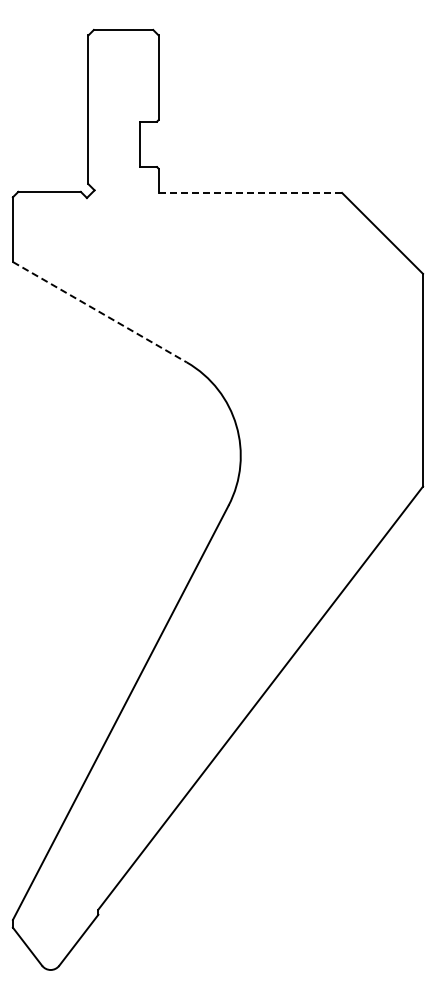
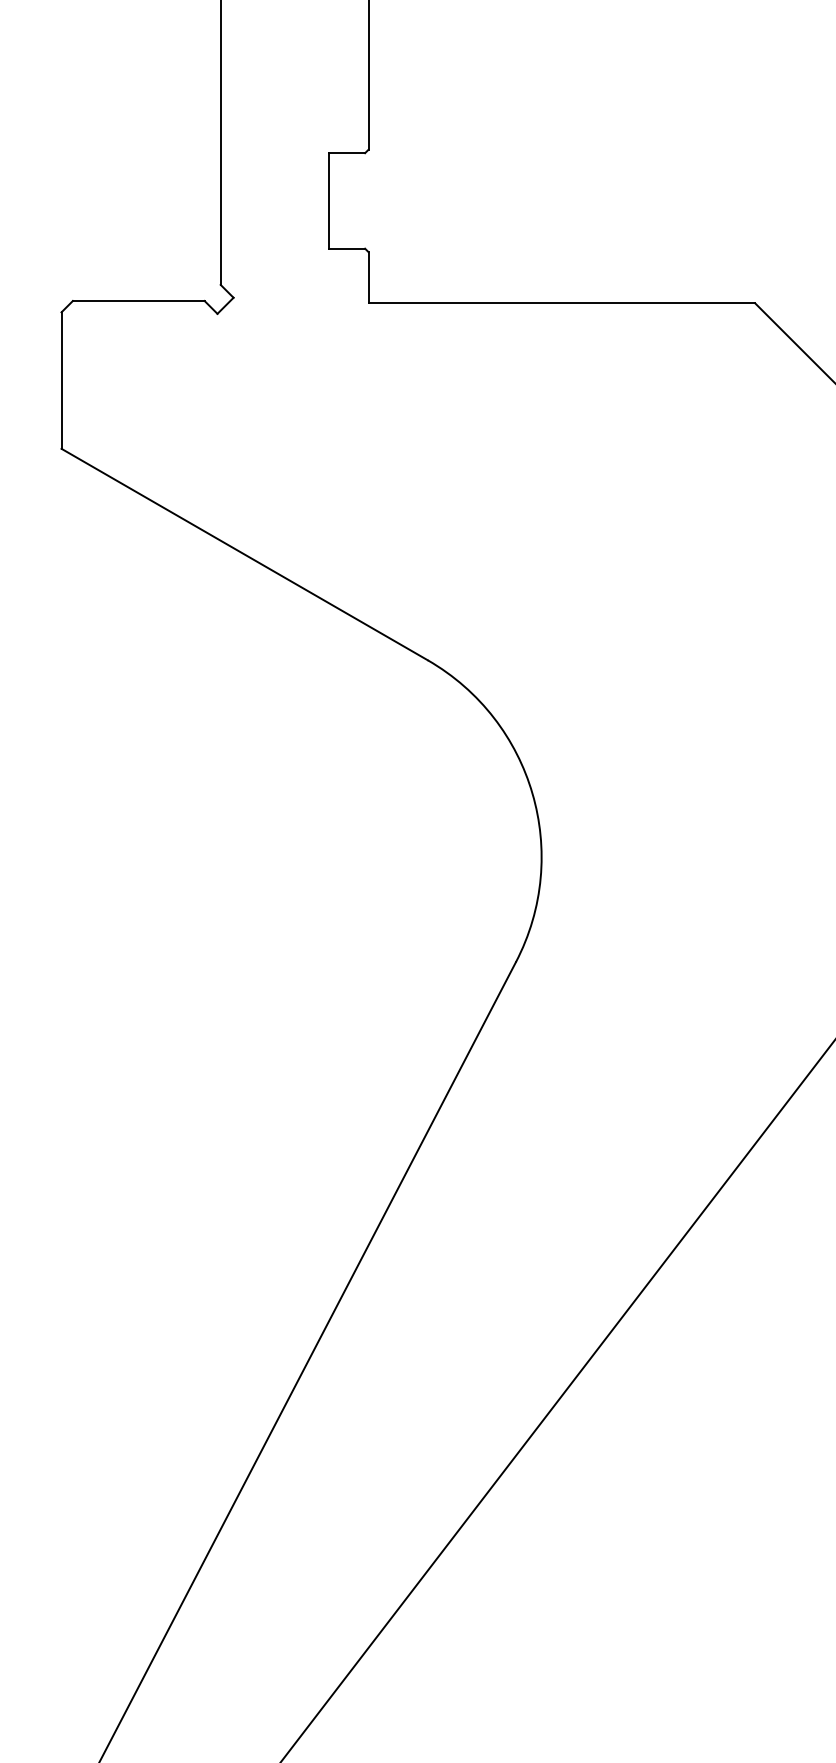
line: (250, 192) -> (562, 302), dashed -> solid
line: (100, 312) -> (246, 555), dashed -> solid

